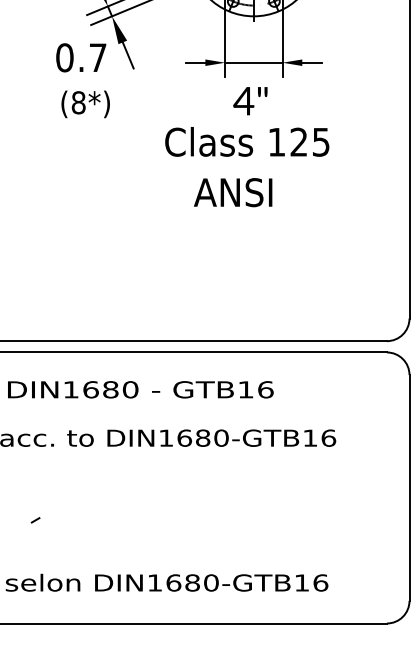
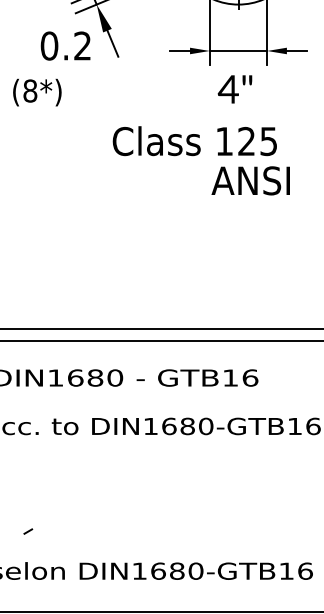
text: (97, 57) -> (82, 45), 0.7 -> 0.2
text: (85, 104) -> (37, 92), moved
text: (247, 141) -> (195, 140), moved
text: (233, 192) -> (251, 180), moved
line: (35, 520) -> (28, 531), moved

